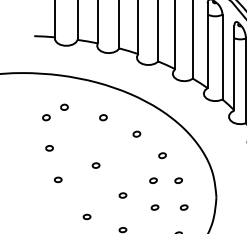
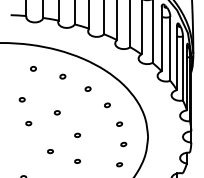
part: (45, 117) -> (19, 76), removed
part: (153, 179) -> (100, 123), removed
part: (154, 207) -> (101, 144), removed

